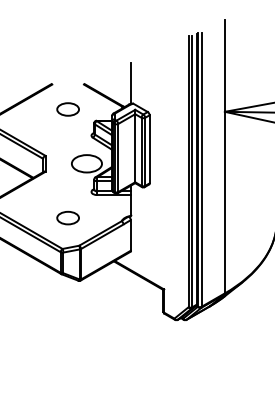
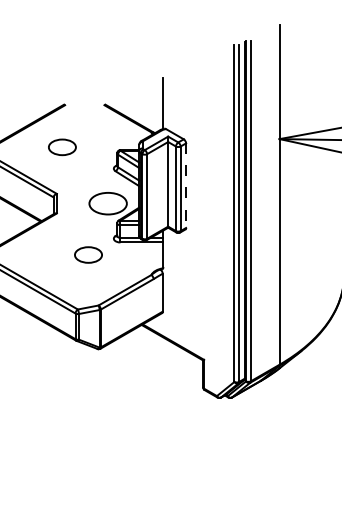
part: (67, 109) -> (61, 147), moved
line: (149, 149) -> (185, 185), solid -> dashed
part: (67, 217) -> (87, 254), moved

